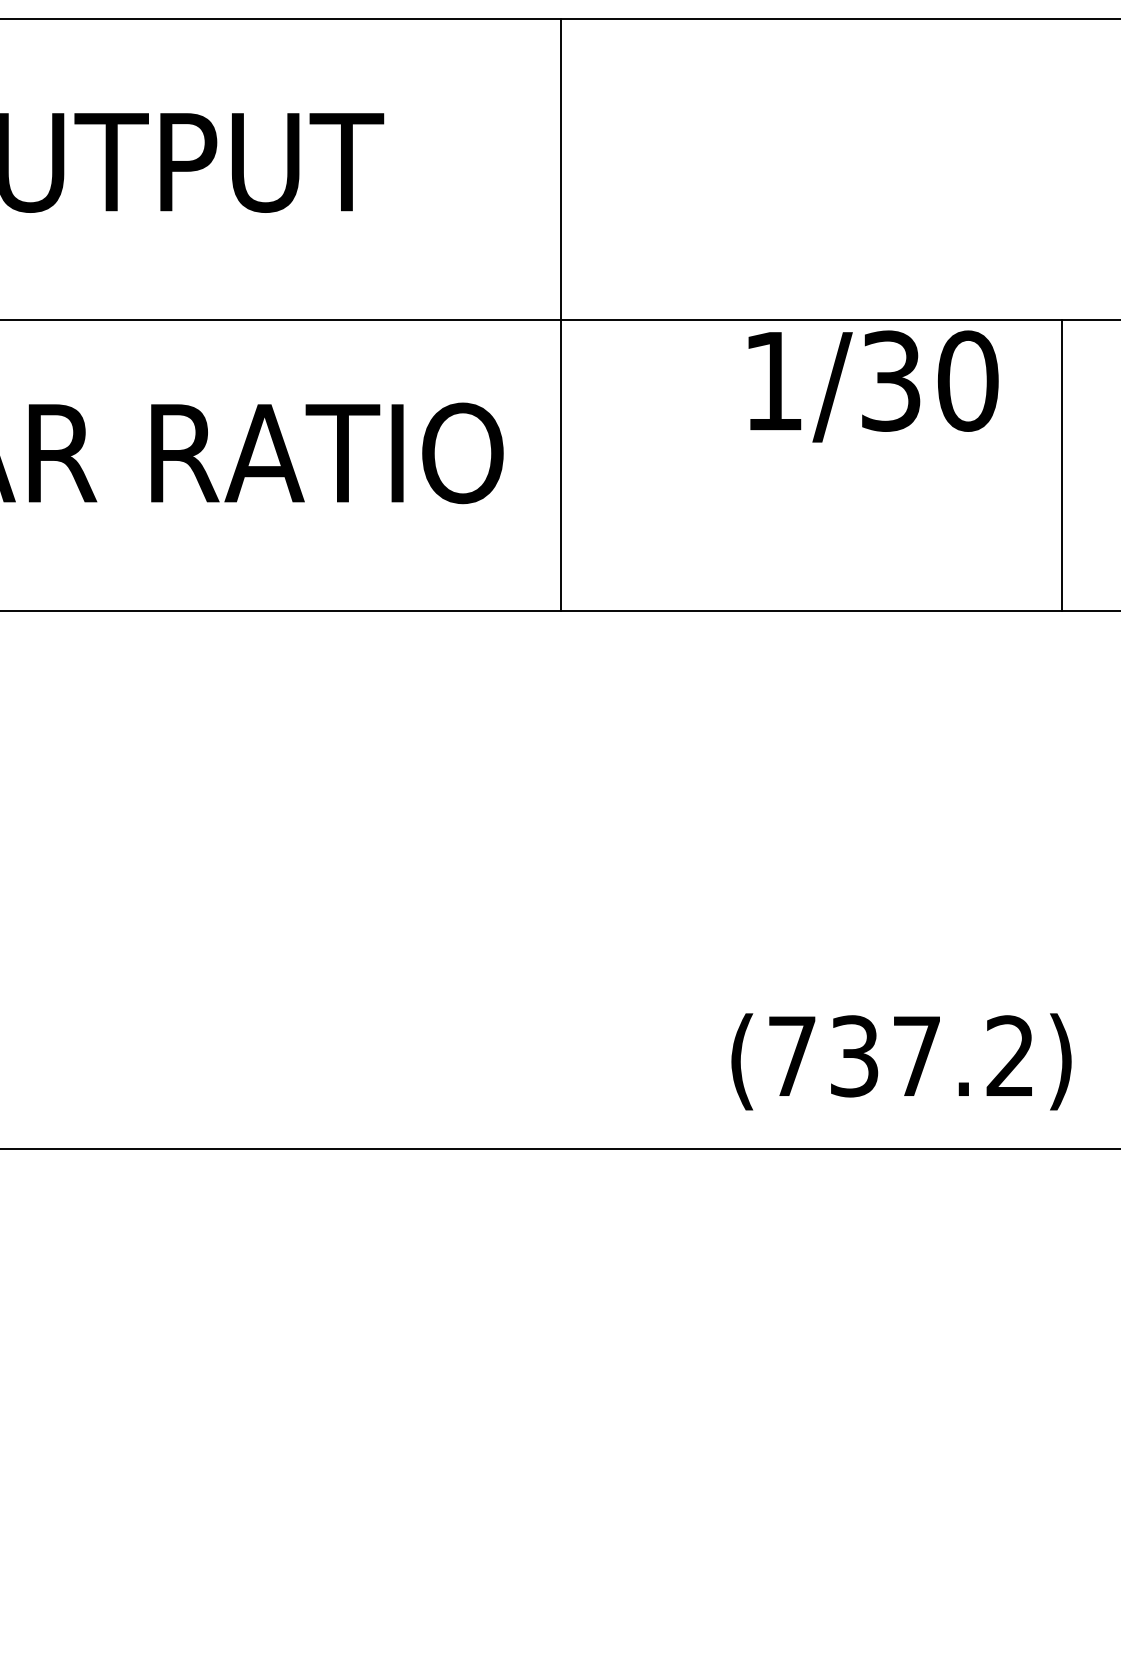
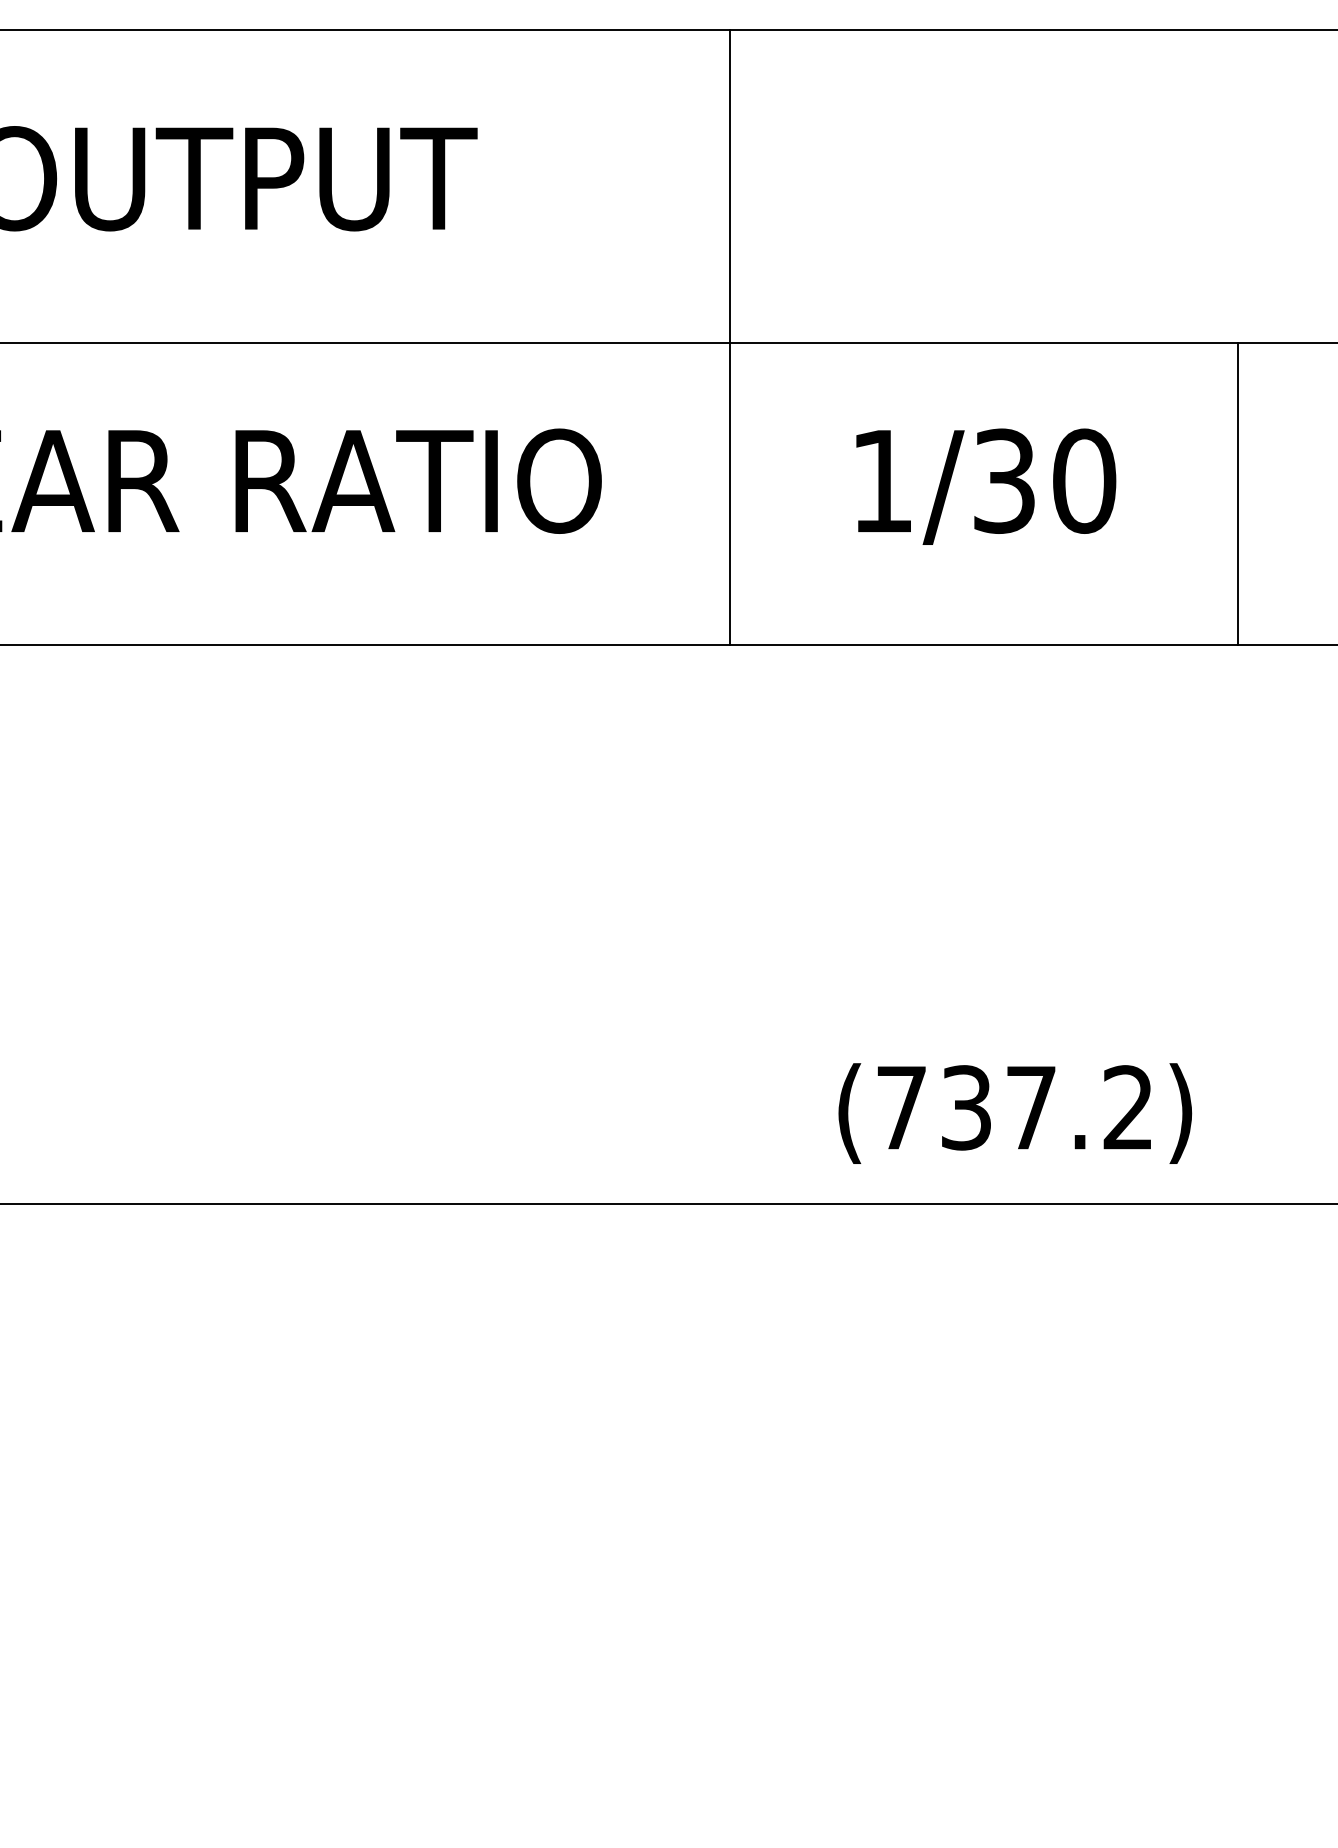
line: (561, 315) -> (729, 337), moved
text: (873, 386) -> (986, 486), moved
line: (1061, 465) -> (1237, 493), moved

